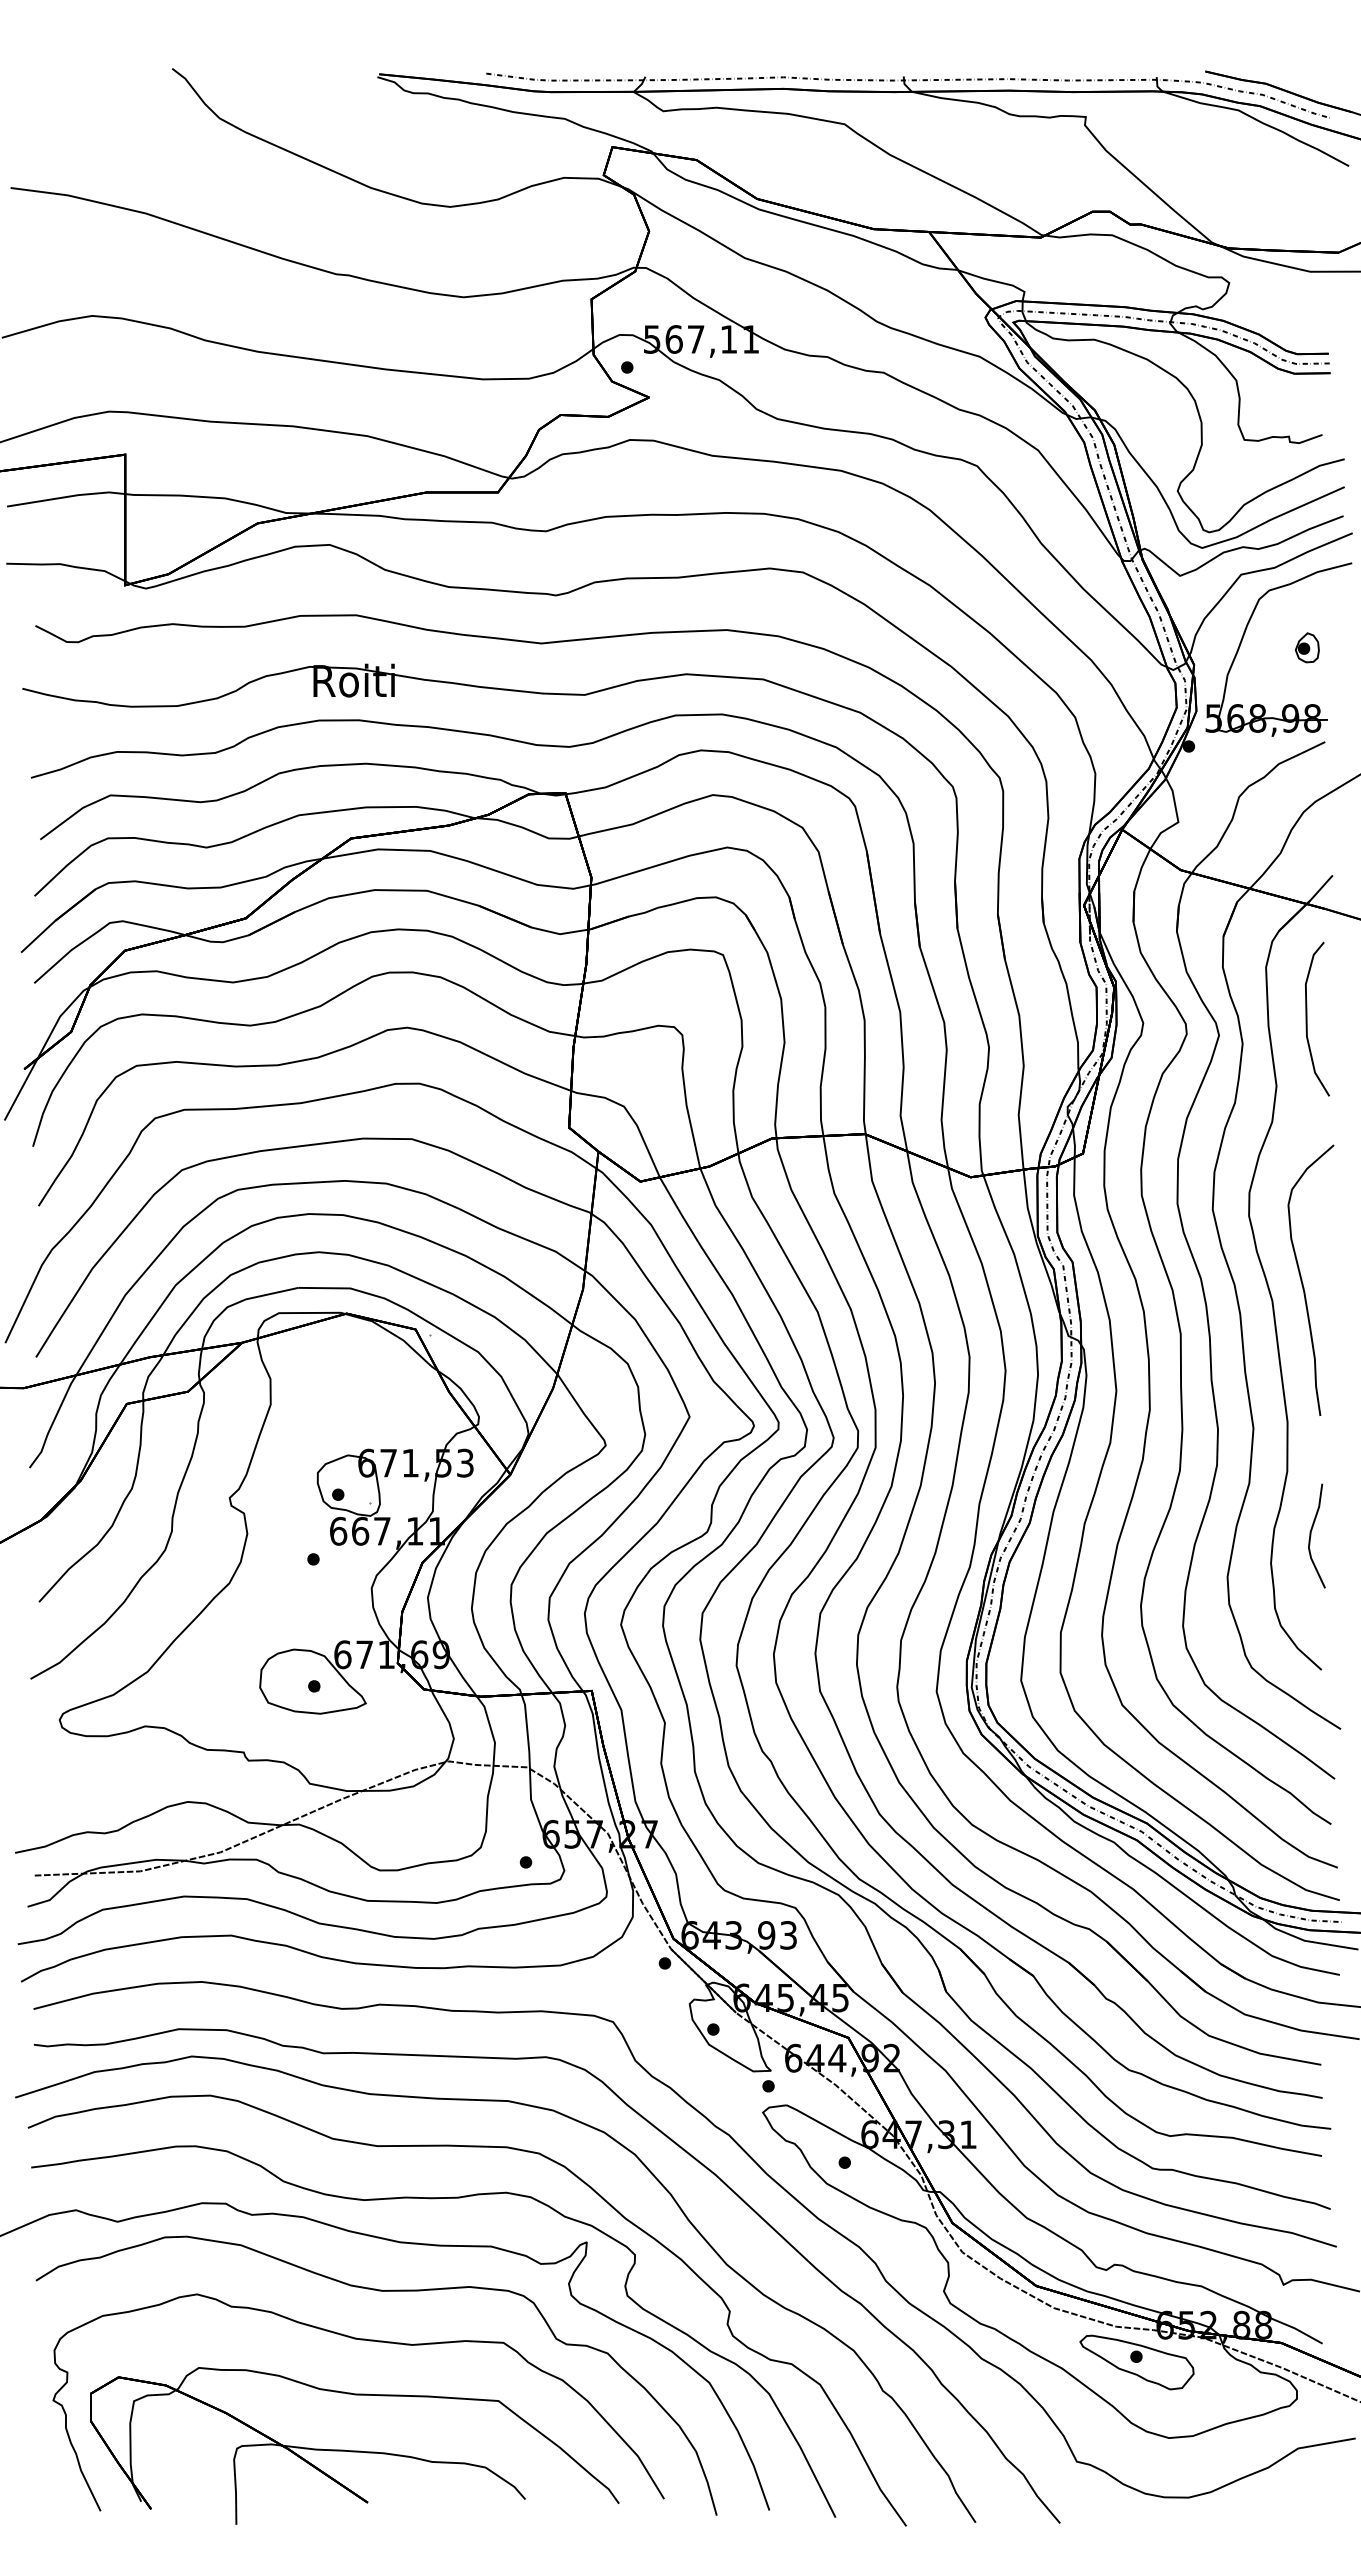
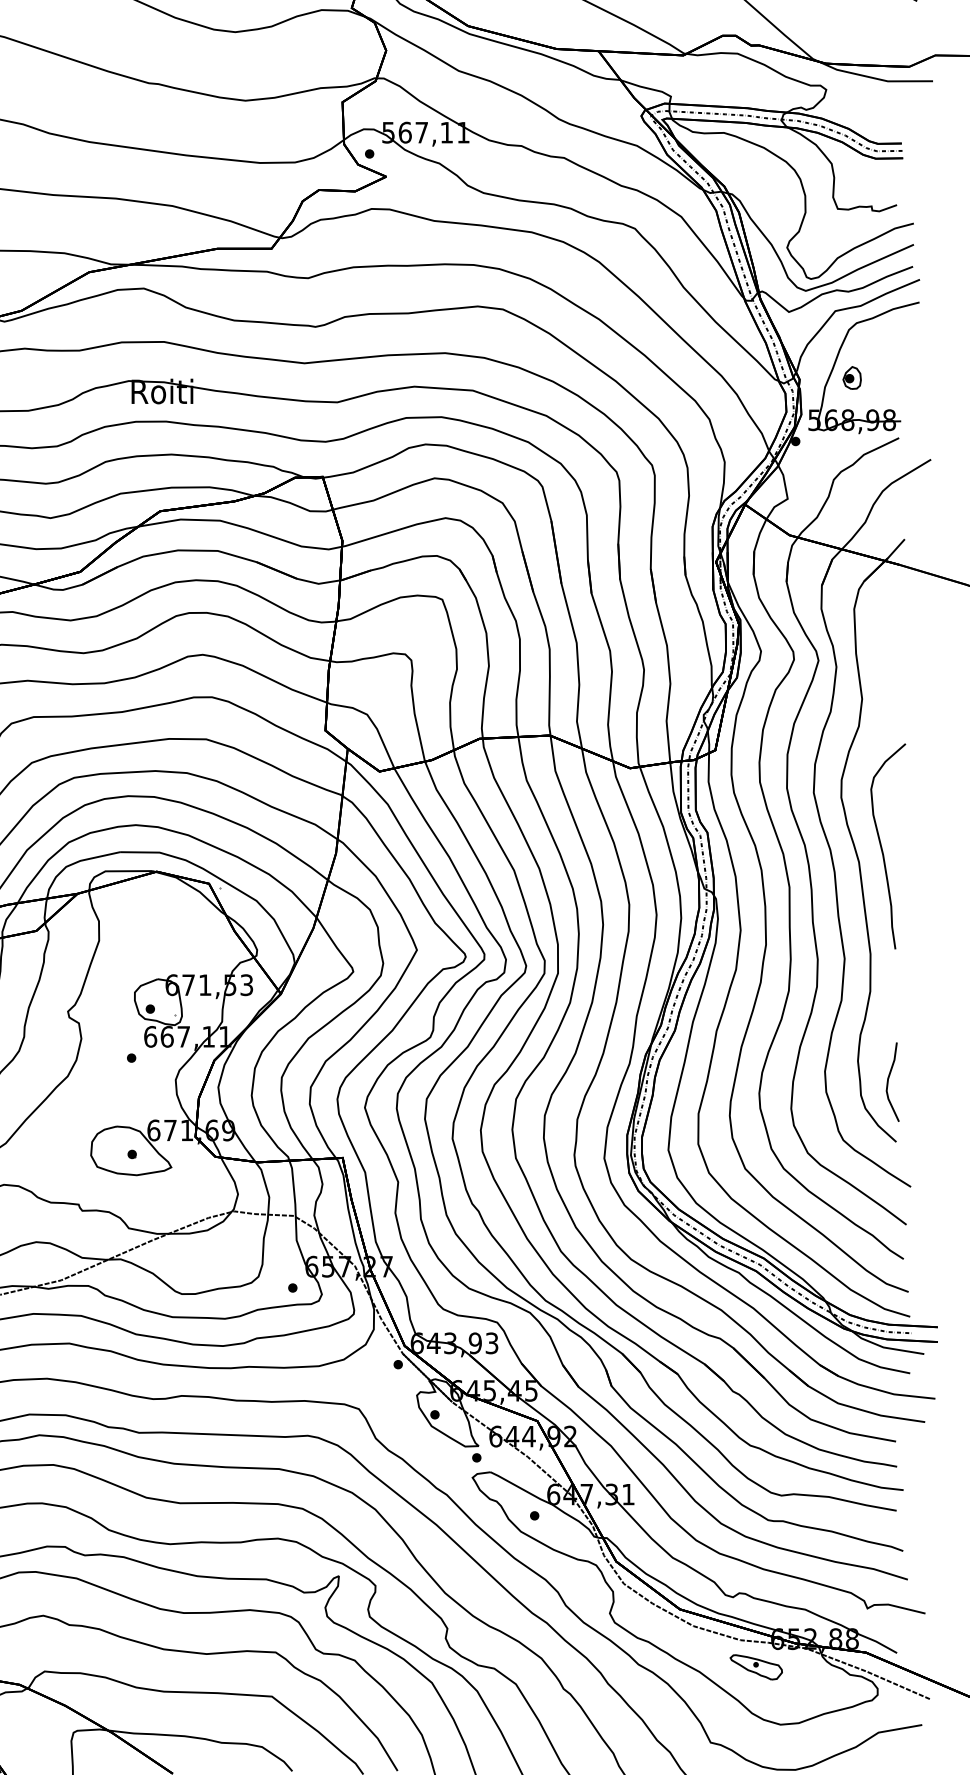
part: (1306, 647) -> (851, 377), moved
curve: (1307, 1019) -> (885, 648), removed
curve: (1311, 1535) -> (888, 1081), moved
part: (1136, 2362) -> (755, 1667), size x0.6

